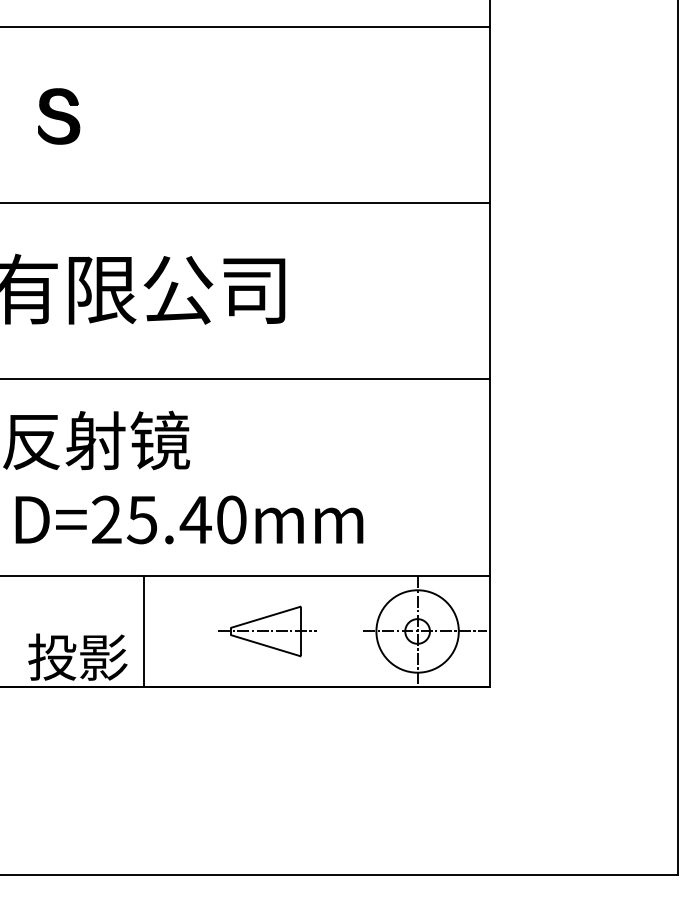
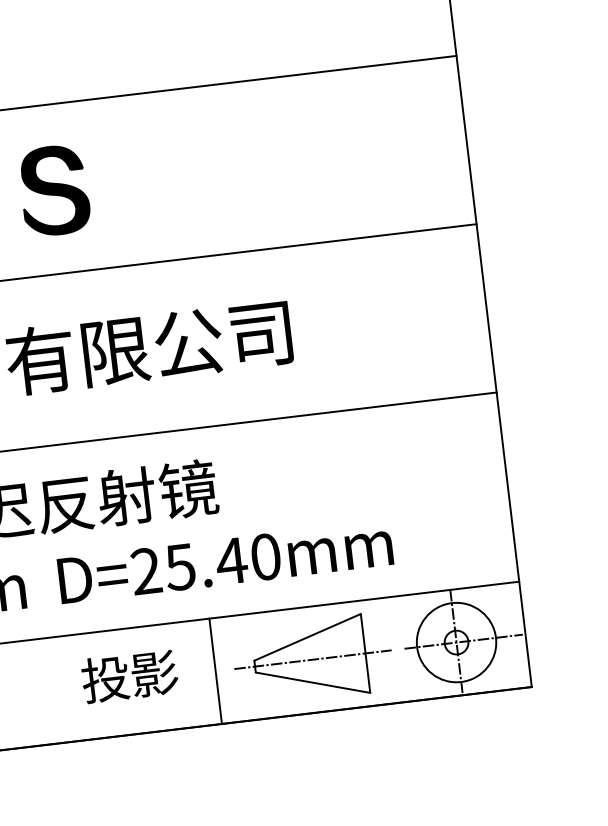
part: (58, 116) -> (54, 190), size x1.67
line: (143, 631) -> (215, 671), moved
part: (267, 631) -> (312, 659), size x1.67
text: (77, 656) -> (129, 675), moved

